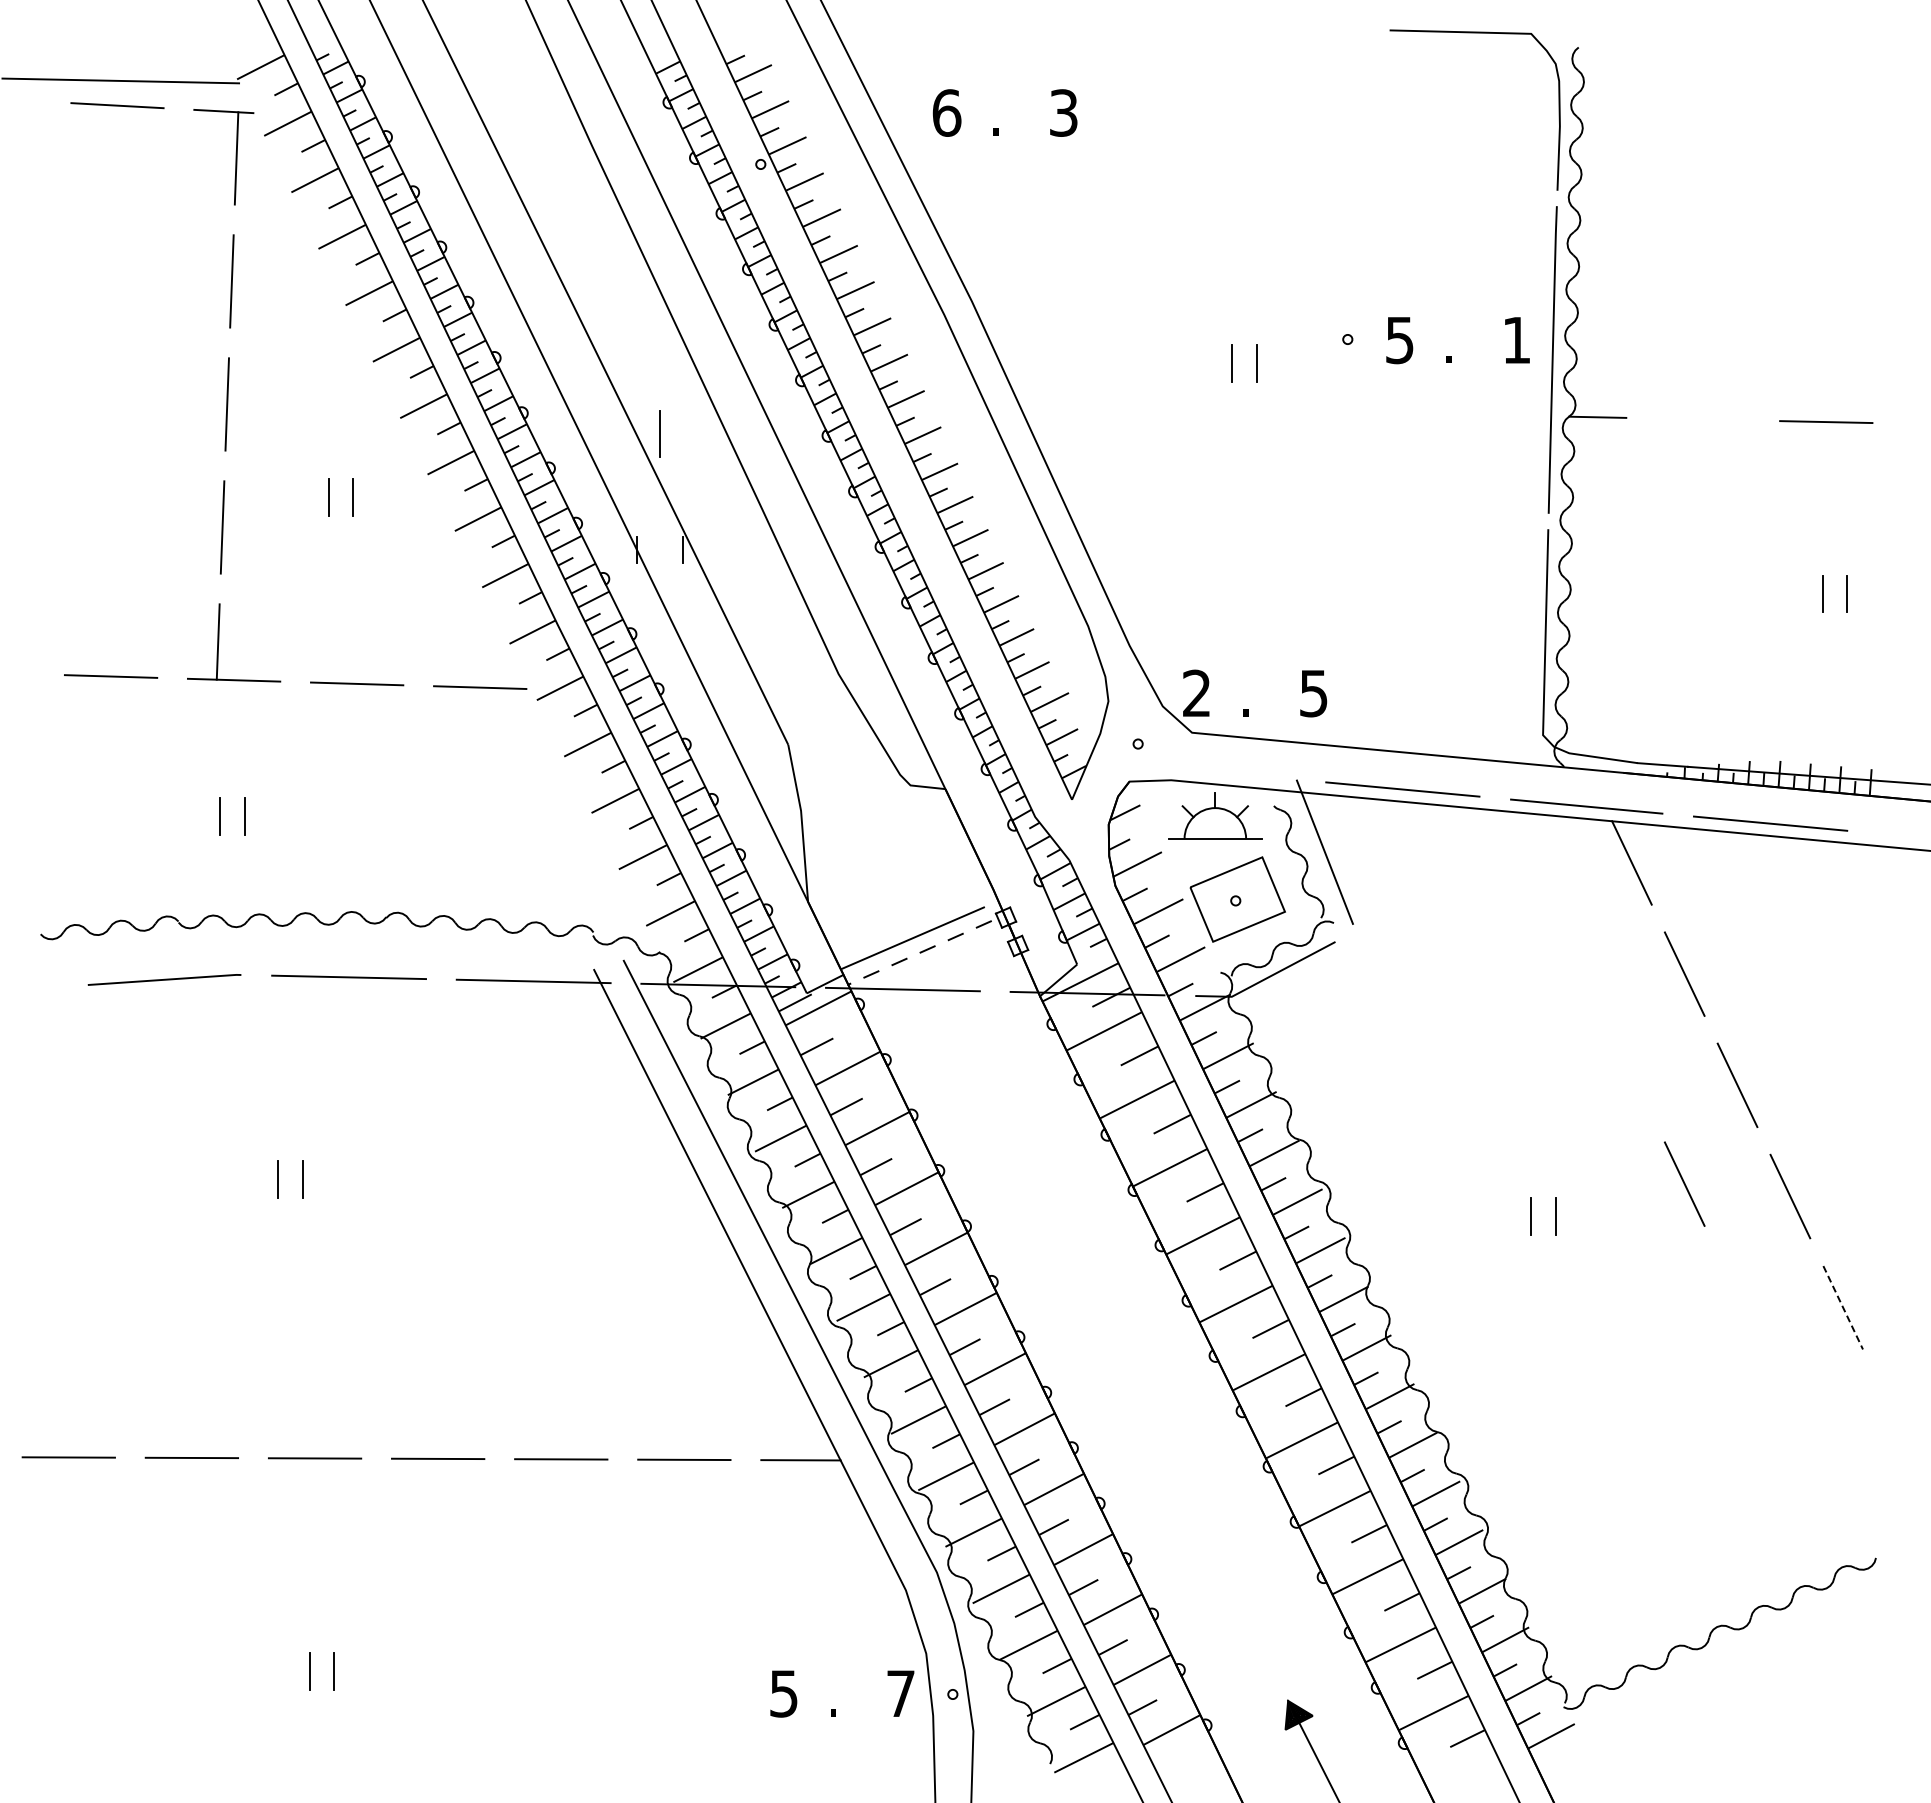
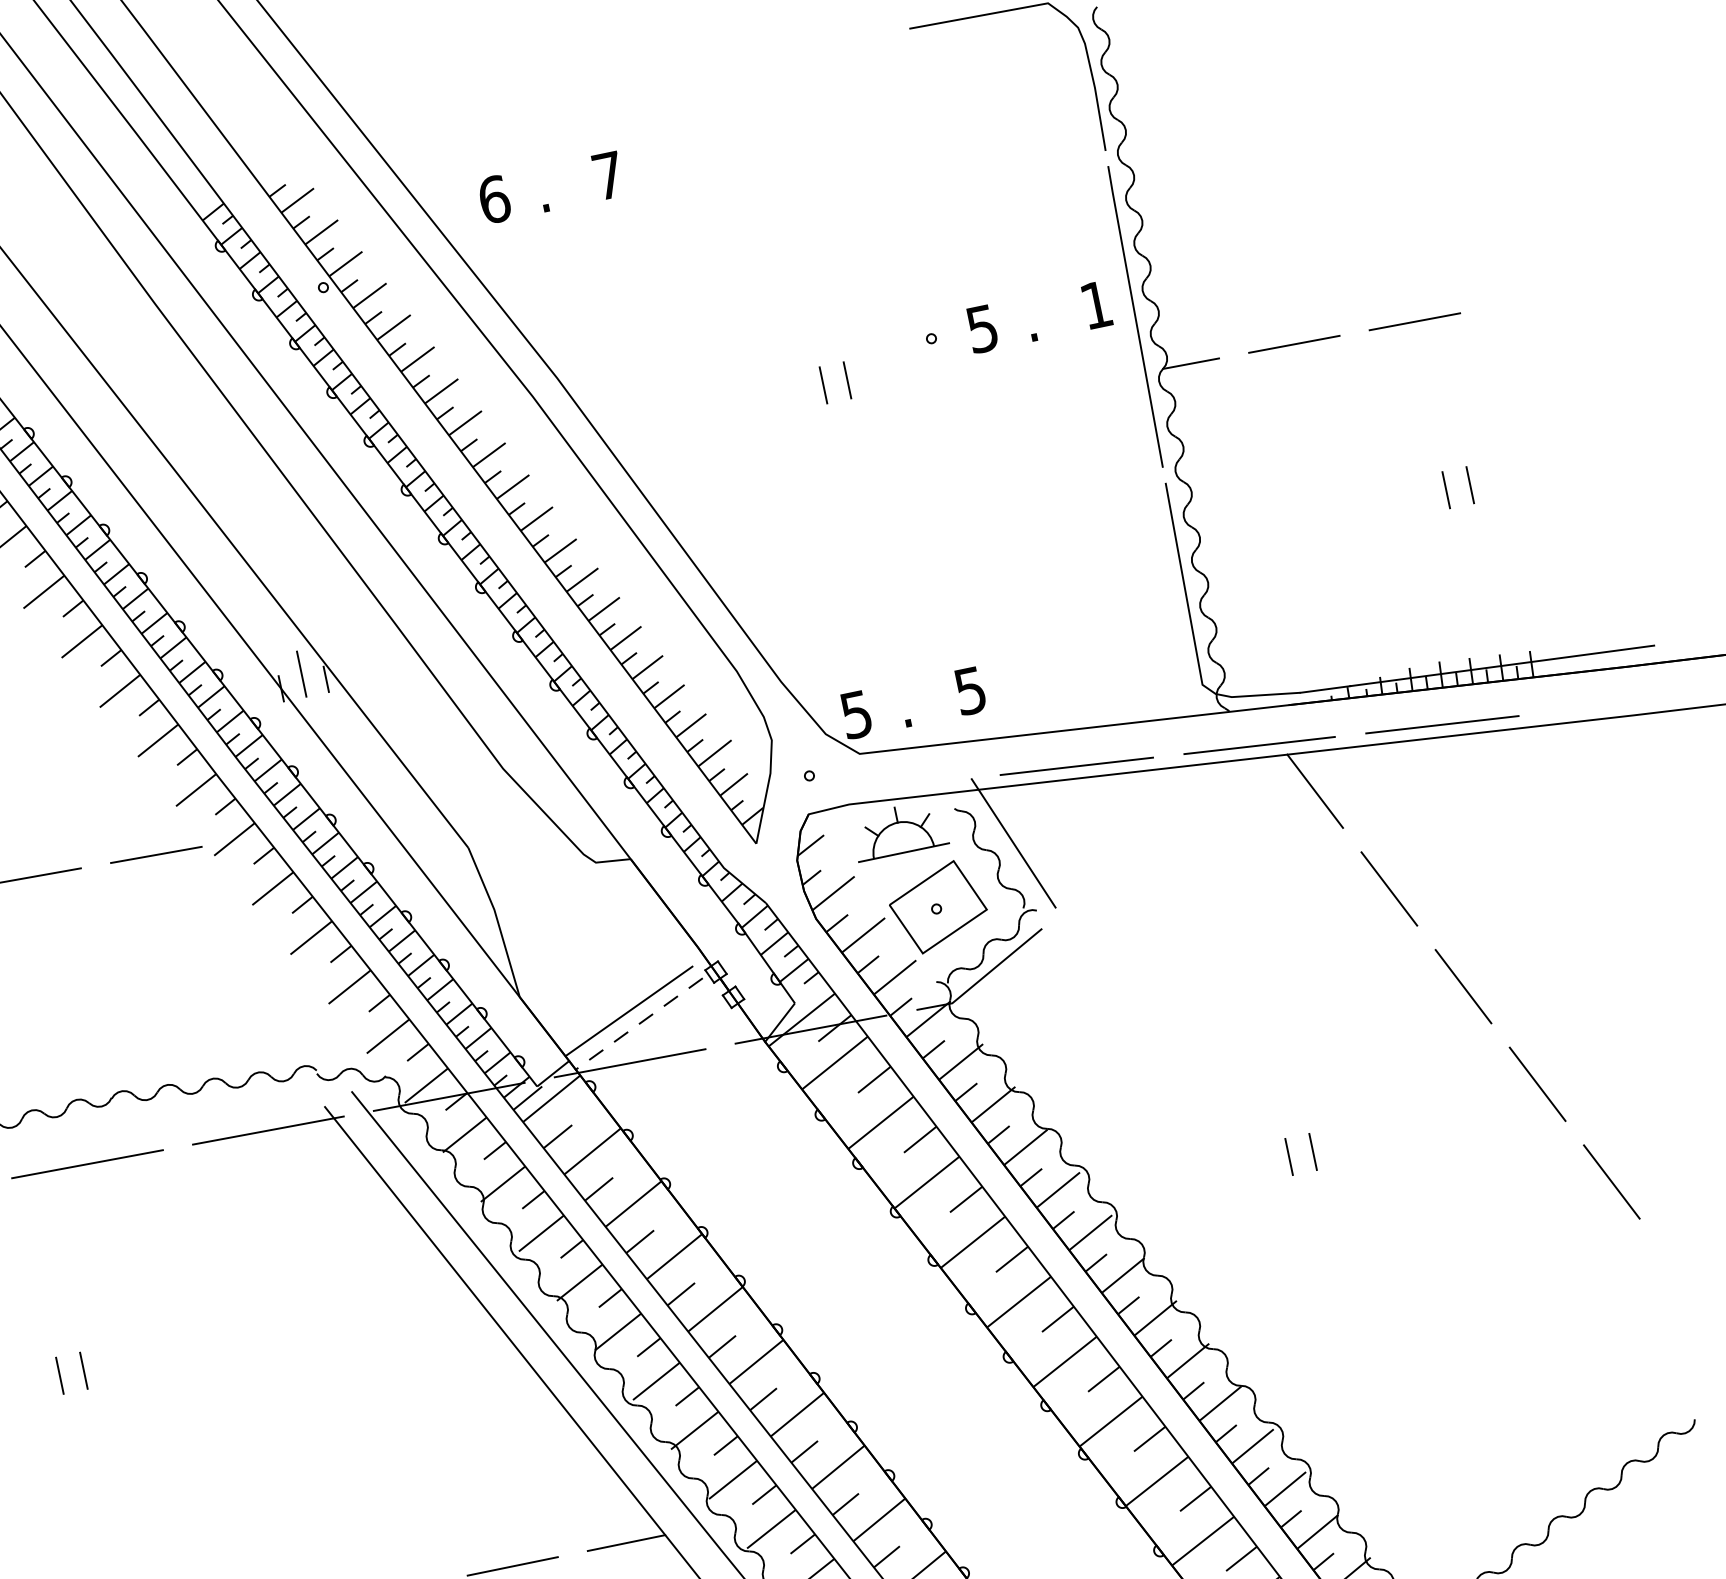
text: (1063, 112) -> (608, 175), 3 -> 7
line: (1703, 419) -> (1294, 344), added
line: (659, 433) -> (301, 673), moved
text: (1196, 693) -> (856, 714), 2 -> 5
line: (1684, 1183) -> (1431, 1093), removed
line: (1843, 1308) -> (1612, 1182), dashed -> solid

